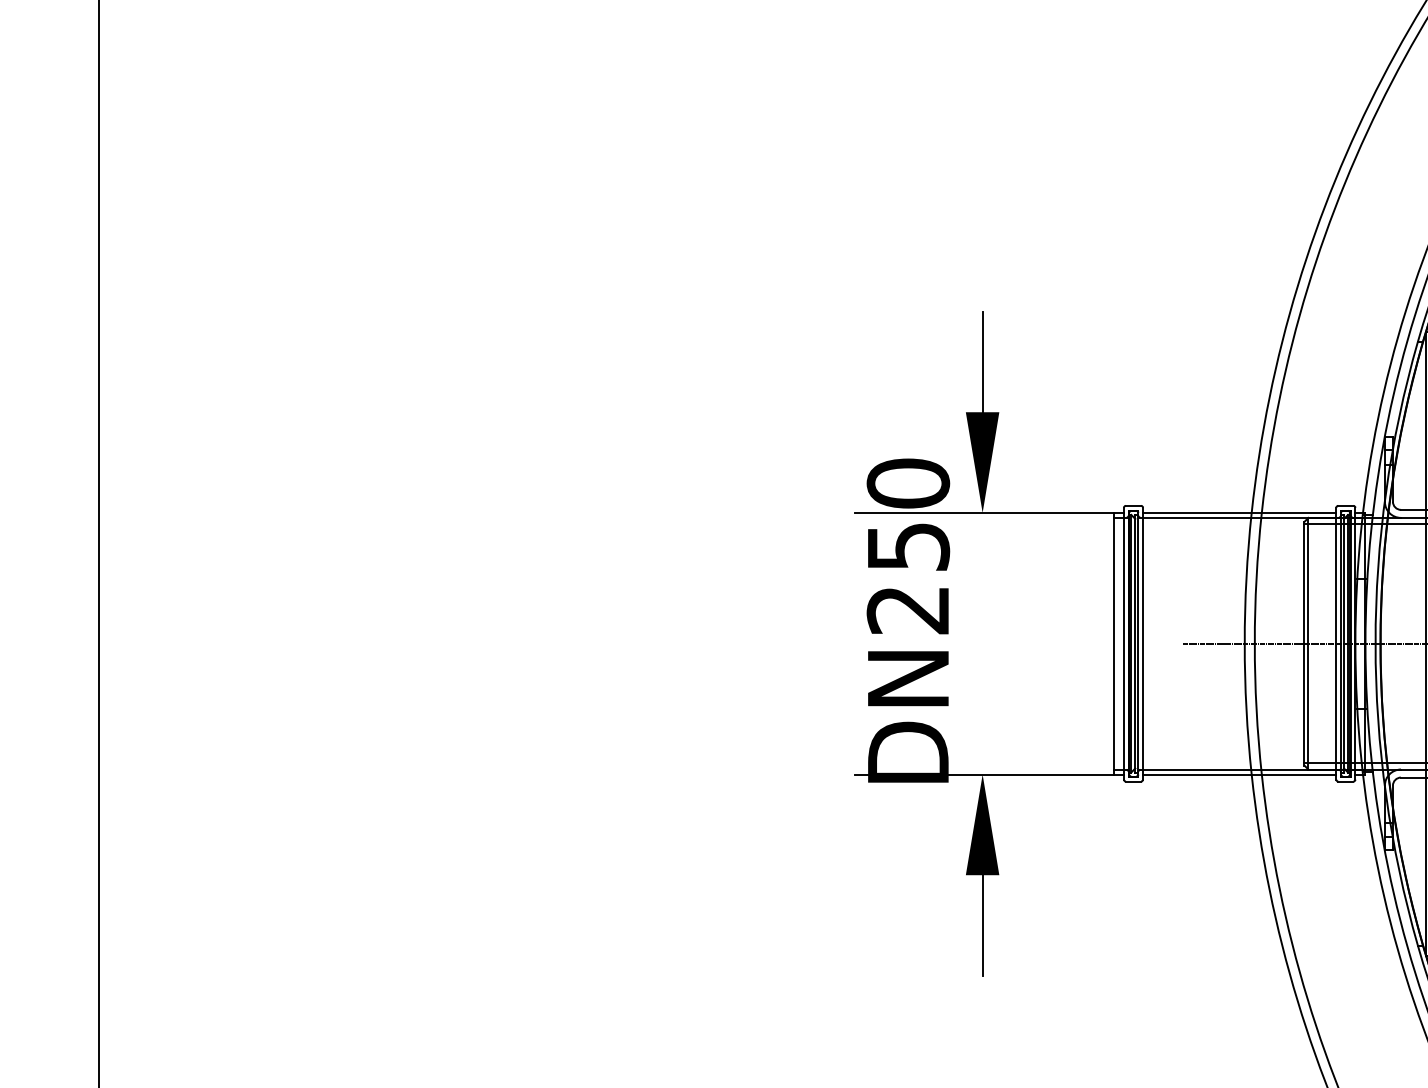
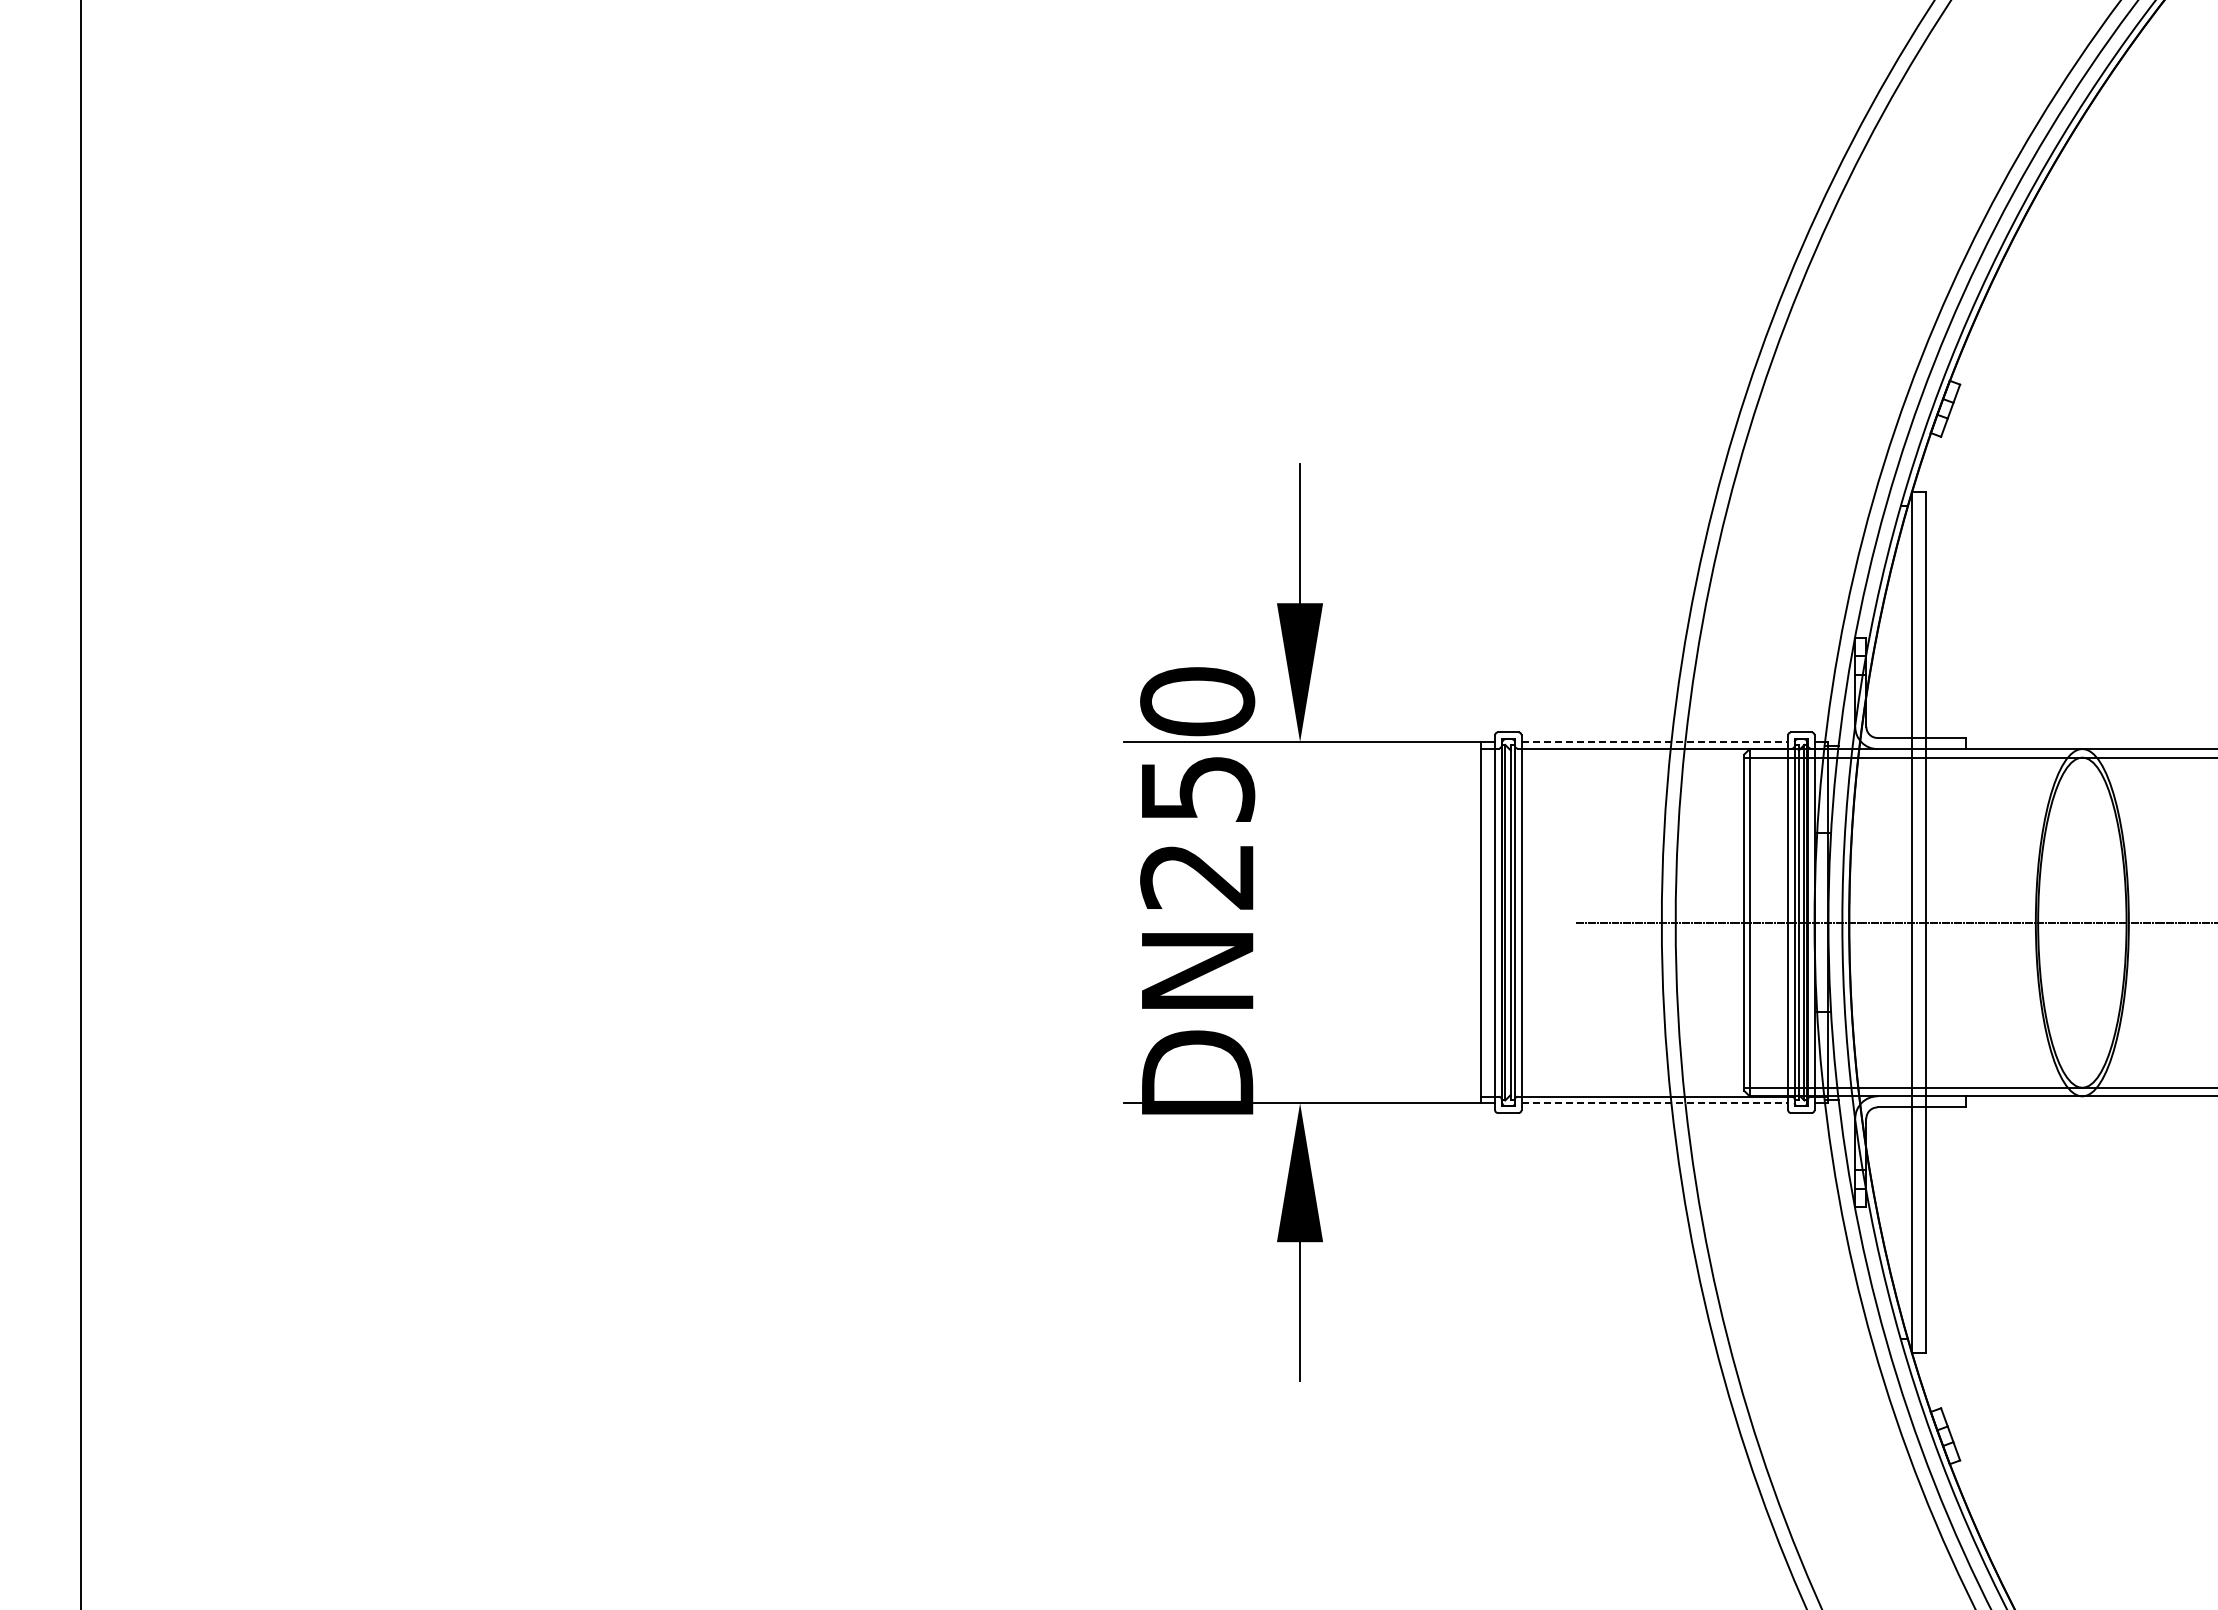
line: (1240, 513) -> (1655, 742), solid -> dashed
line: (1240, 774) -> (1655, 1103), solid -> dashed

